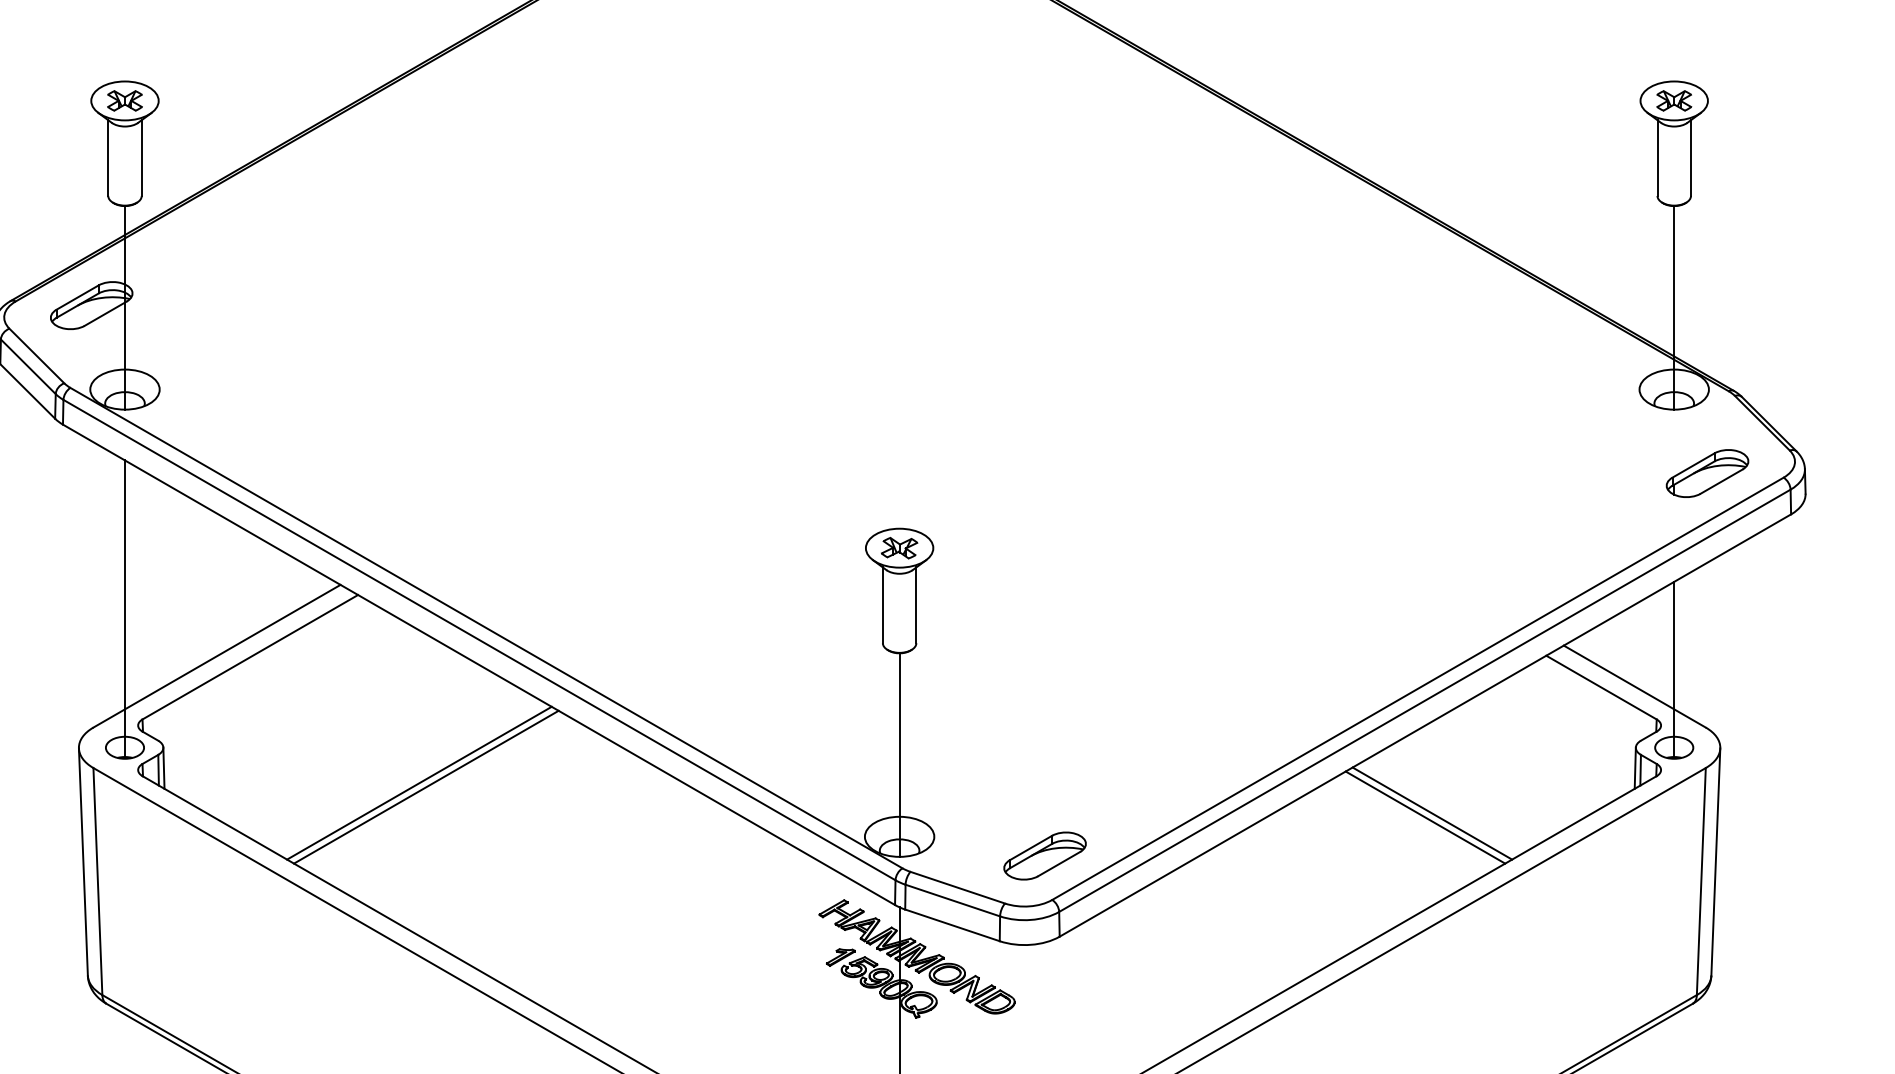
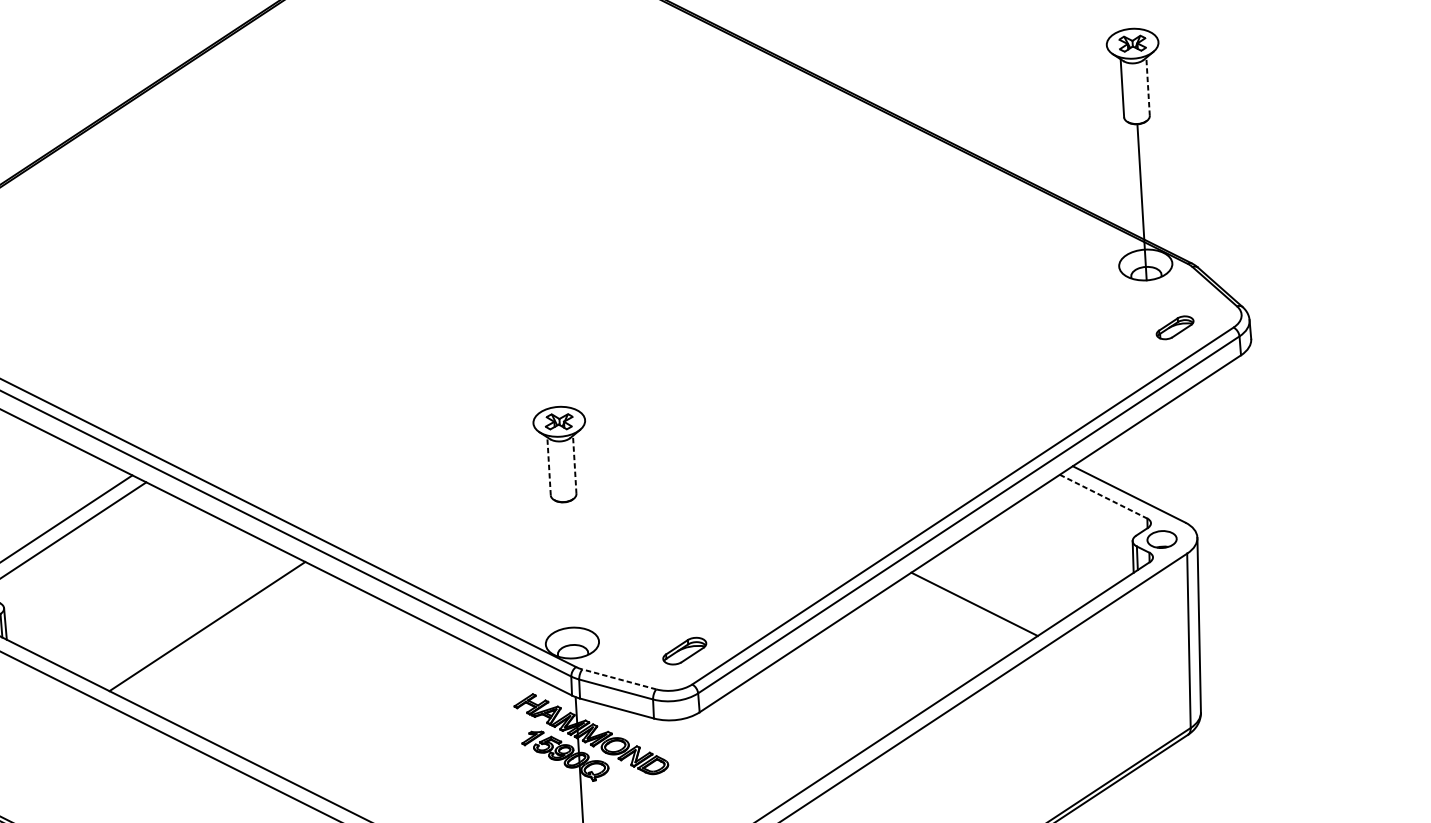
line: (1690, 158) -> (1147, 87), solid -> dashed
part: (1707, 473) -> (1175, 327), size x0.6
line: (882, 605) -> (548, 466), solid -> dashed
line: (916, 605) -> (574, 464), solid -> dashed
line: (1674, 669) -> (1158, 479), removed
line: (1601, 687) -> (1103, 496), solid -> dashed
line: (899, 754) -> (568, 579), removed
line: (419, 782) -> (201, 623), removed
line: (1432, 813) -> (979, 600), removed
part: (1044, 855) -> (684, 650), size x0.7
line: (957, 887) -> (619, 679), solid -> dashed

